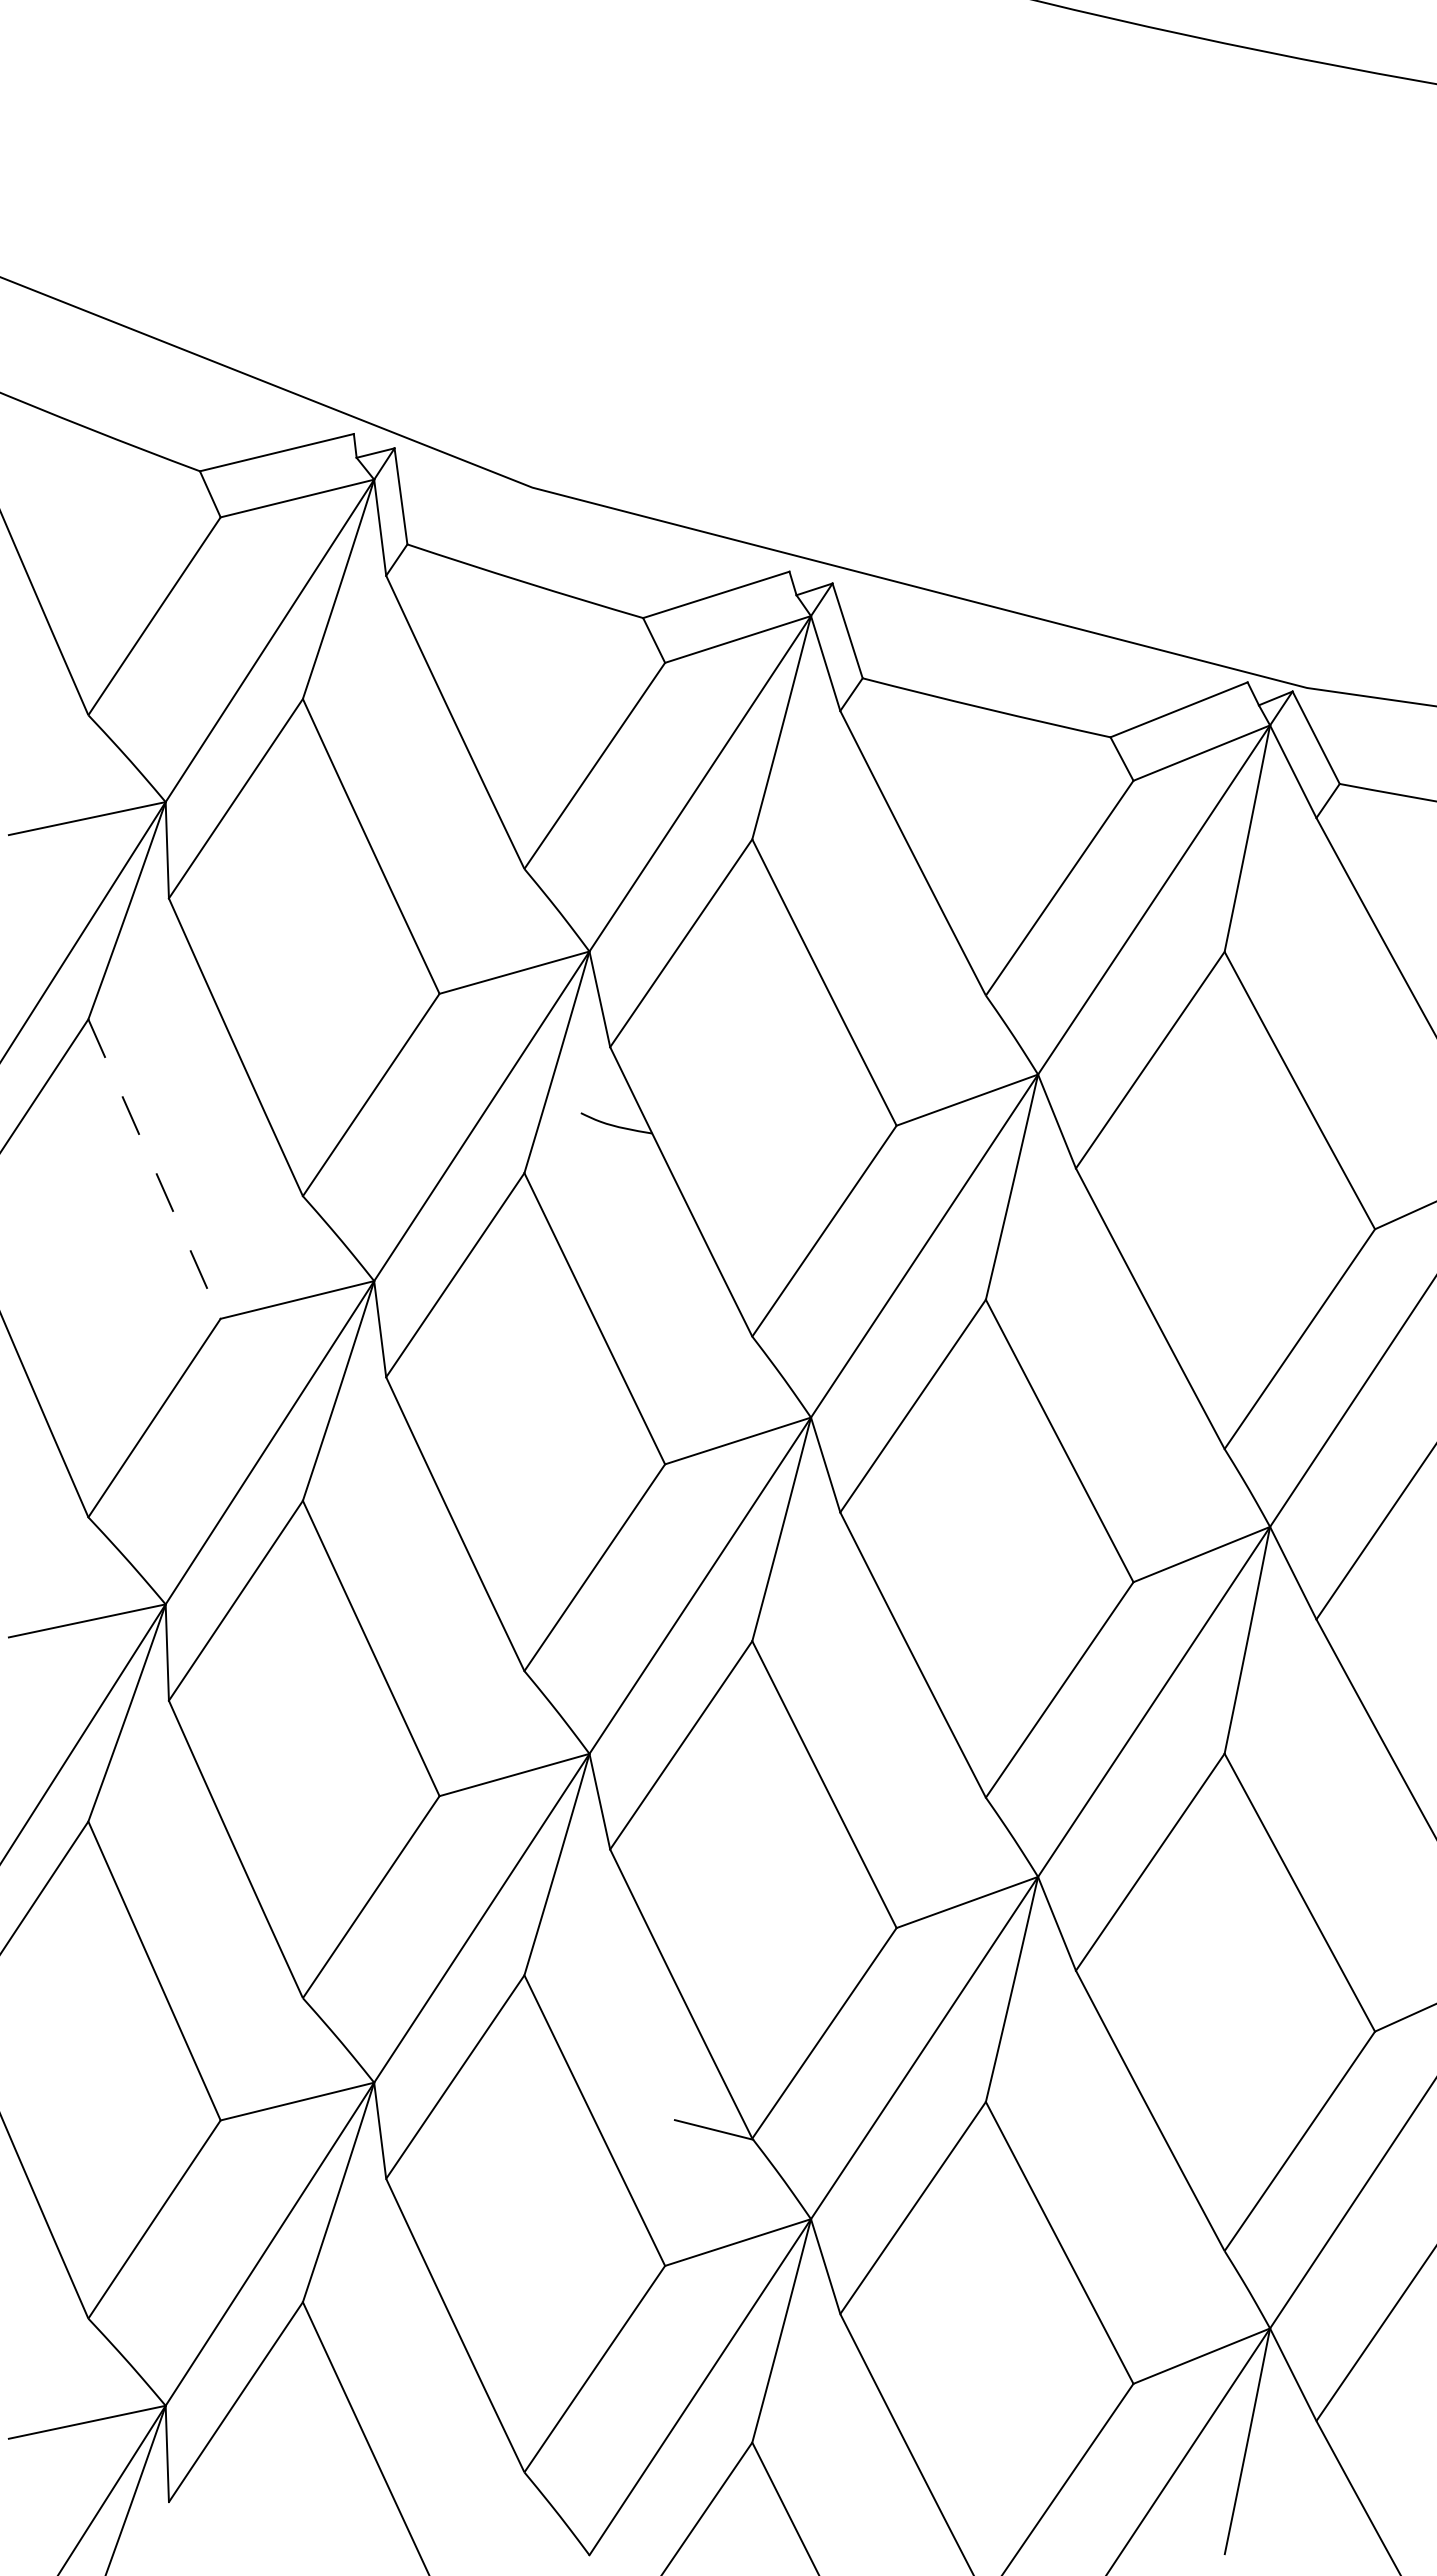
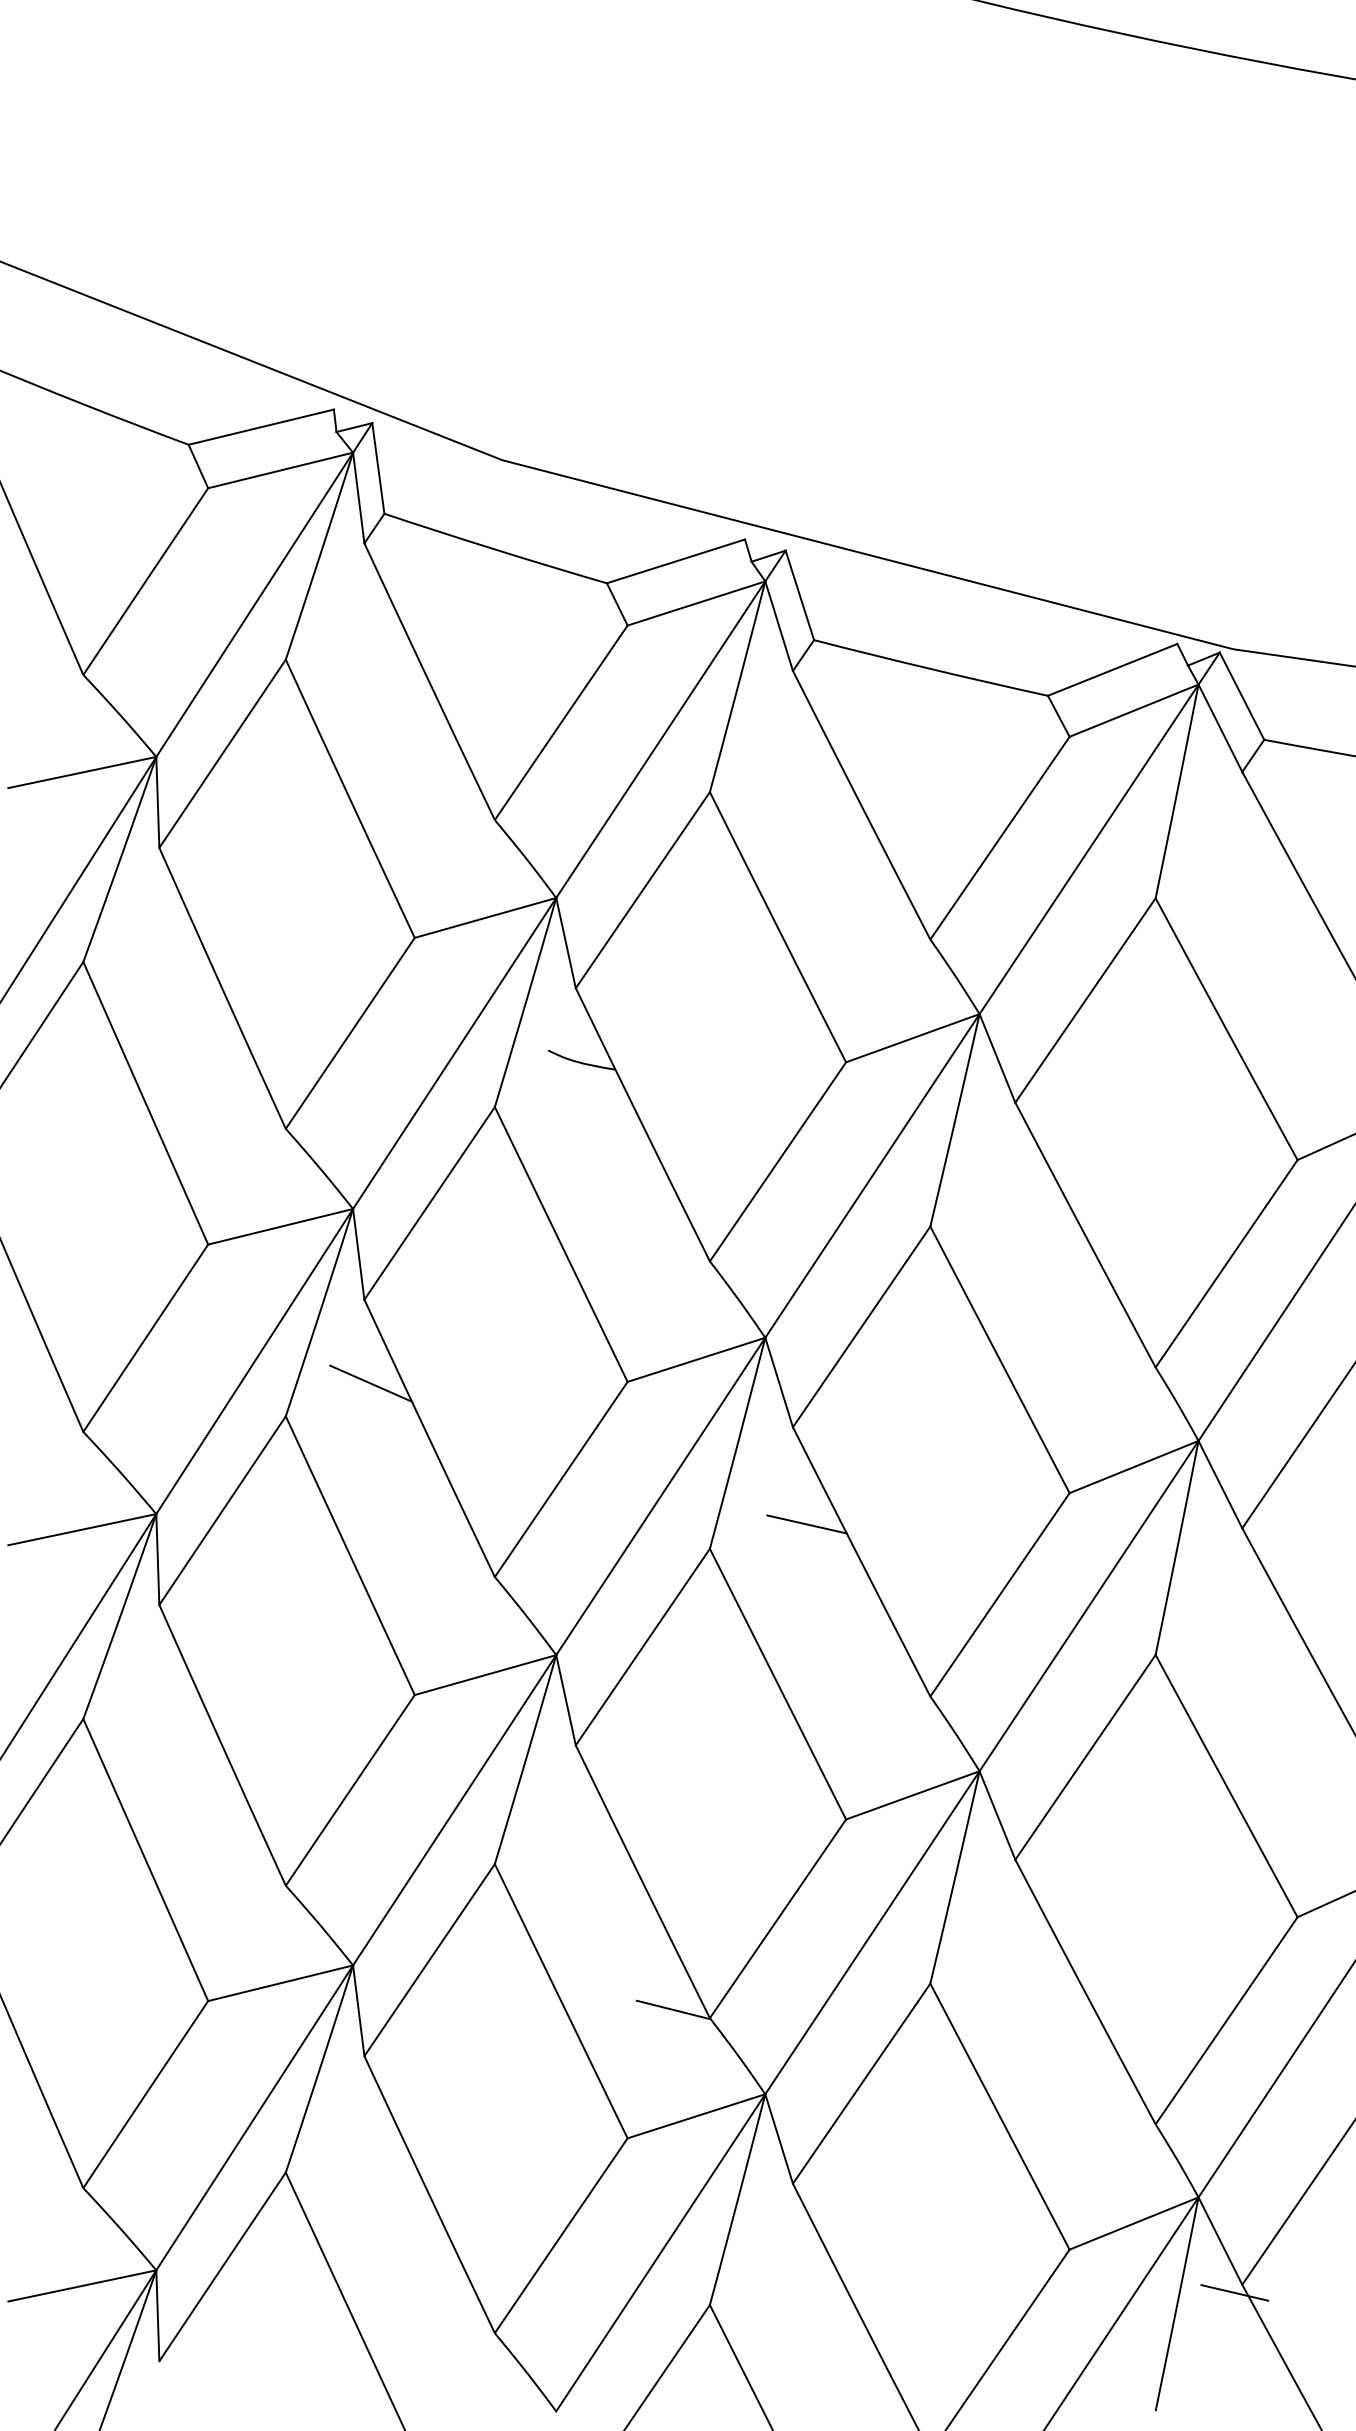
line: (154, 1169) -> (145, 1103), dashed -> solid
line: (393, 1466) -> (371, 1383), added
line: (855, 1614) -> (807, 1523), added
line: (1308, 2429) -> (1234, 2292), added

